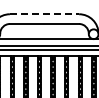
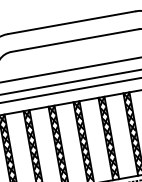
line: (44, 14) -> (72, 23), dashed -> solid

